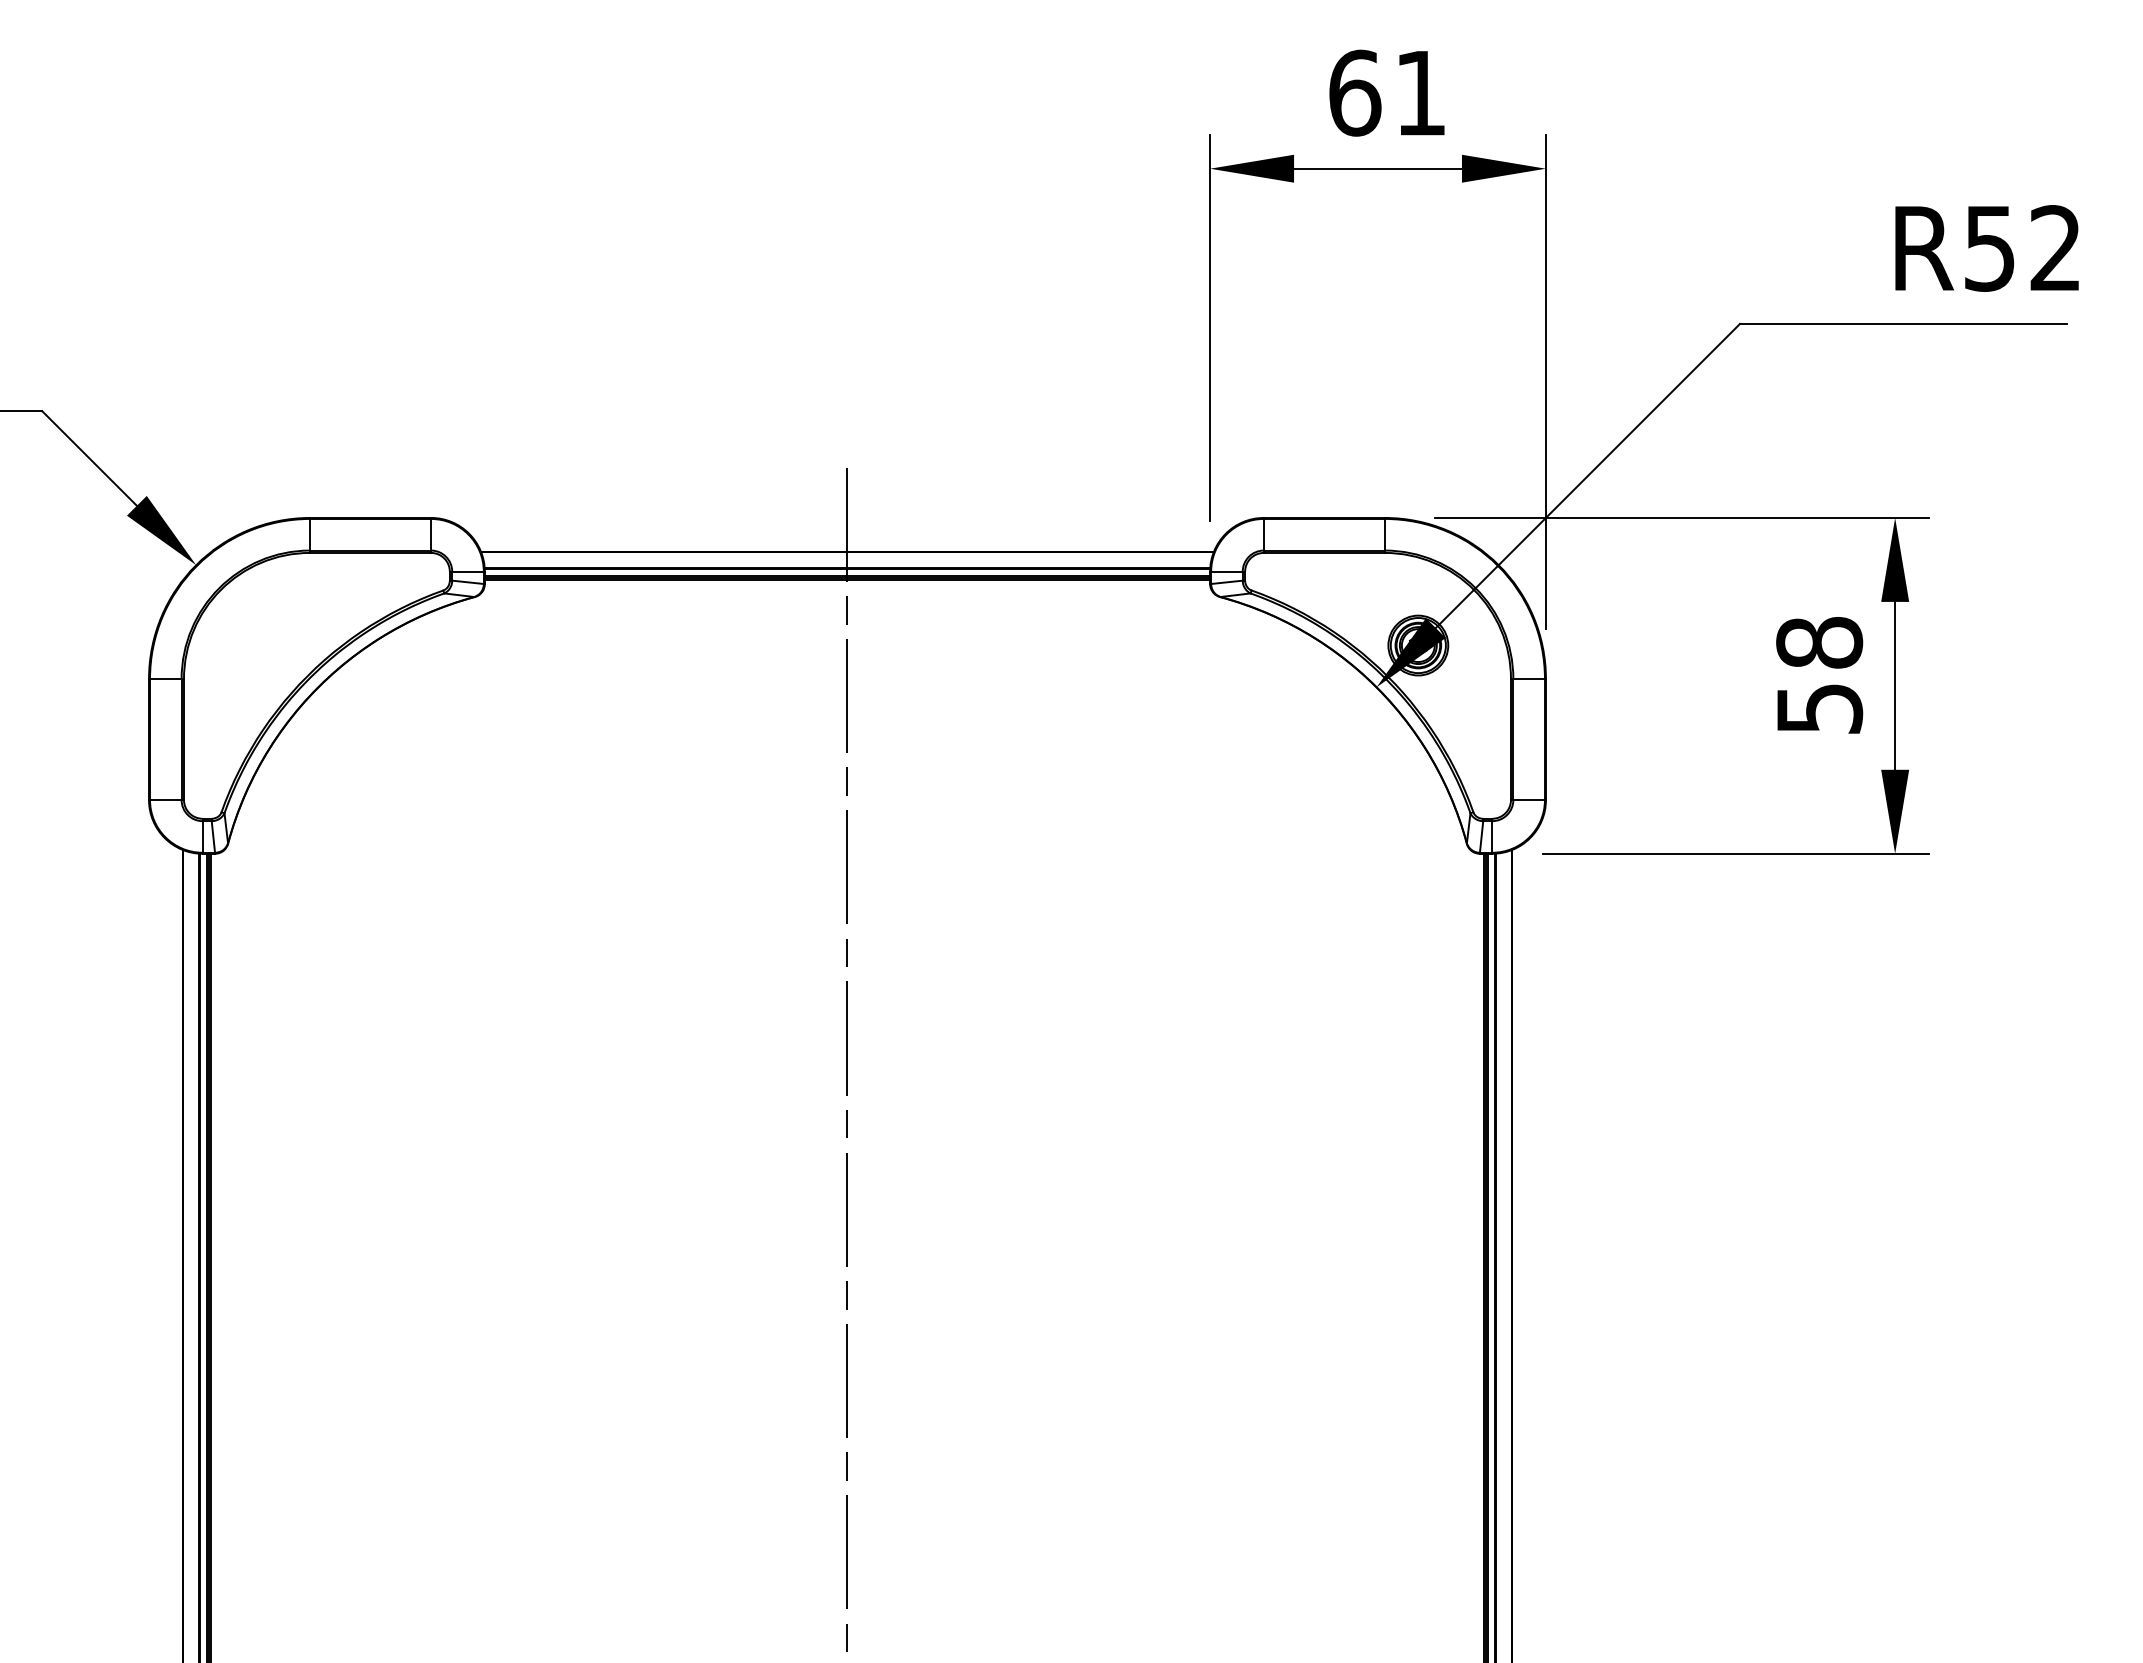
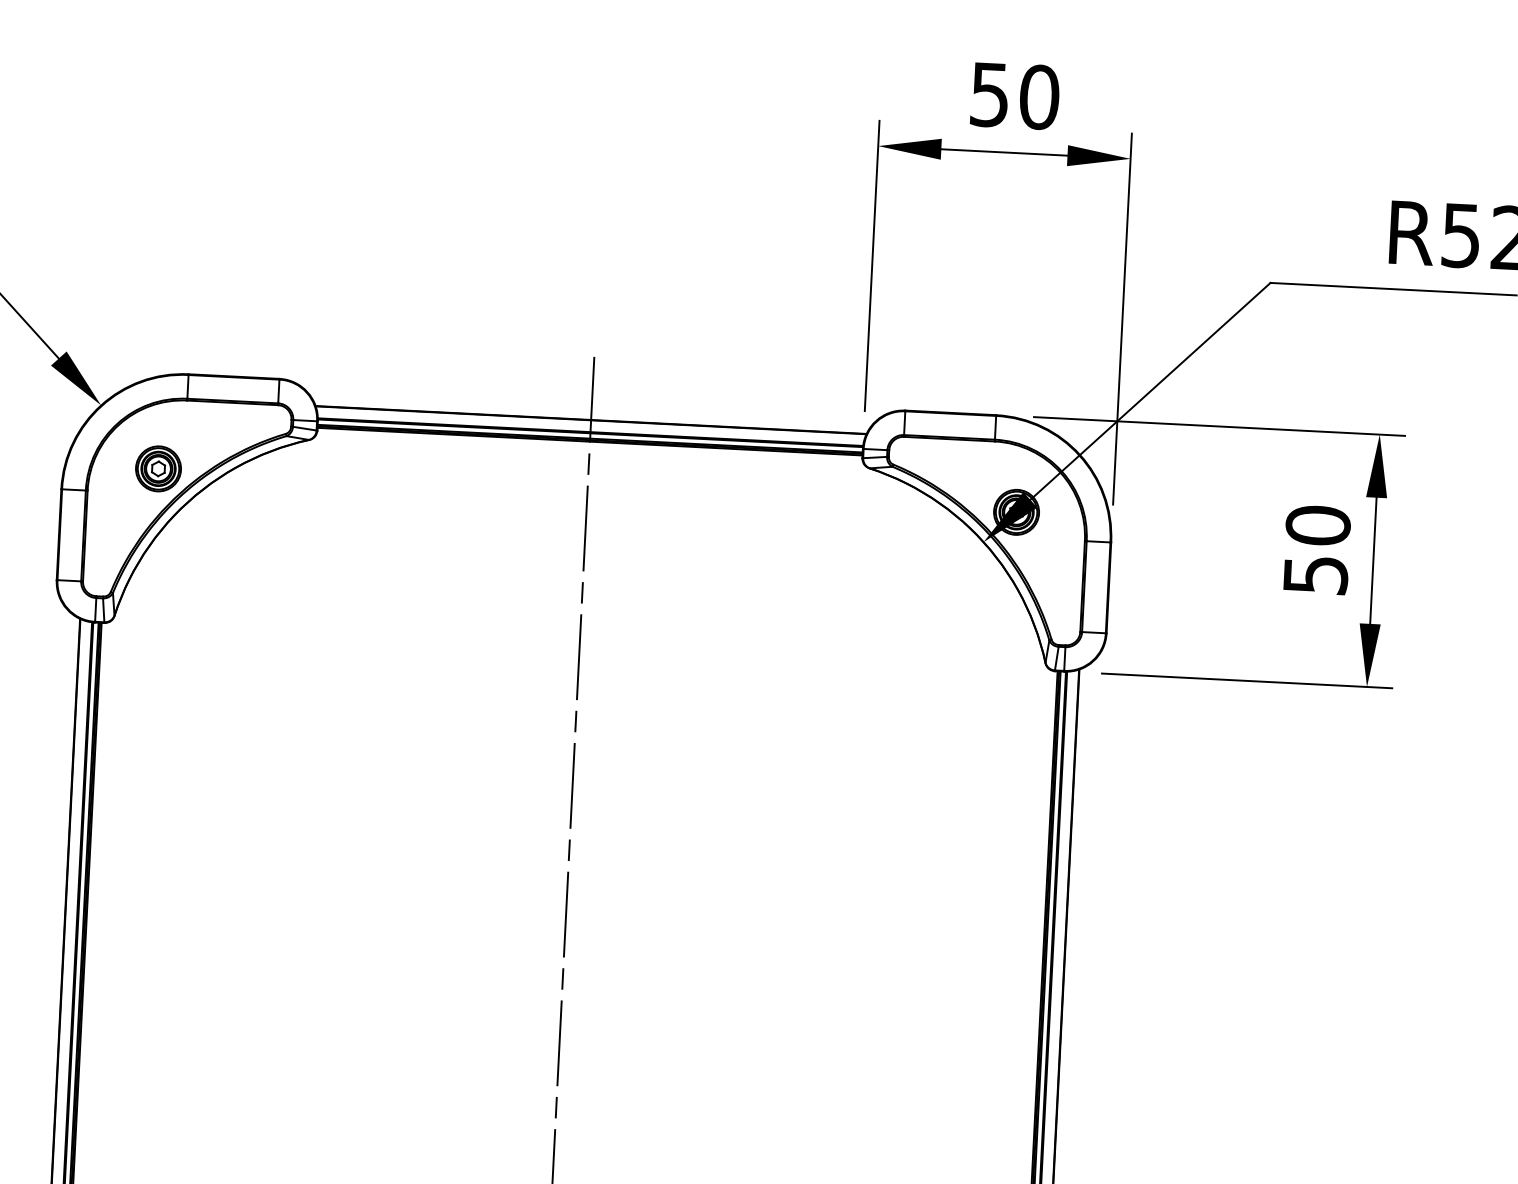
text: (1388, 92) -> (1015, 95), 61 -> 50
text: (1819, 642) -> (1318, 525), 58 -> 50
part: (276, 645) -> (158, 468), added

